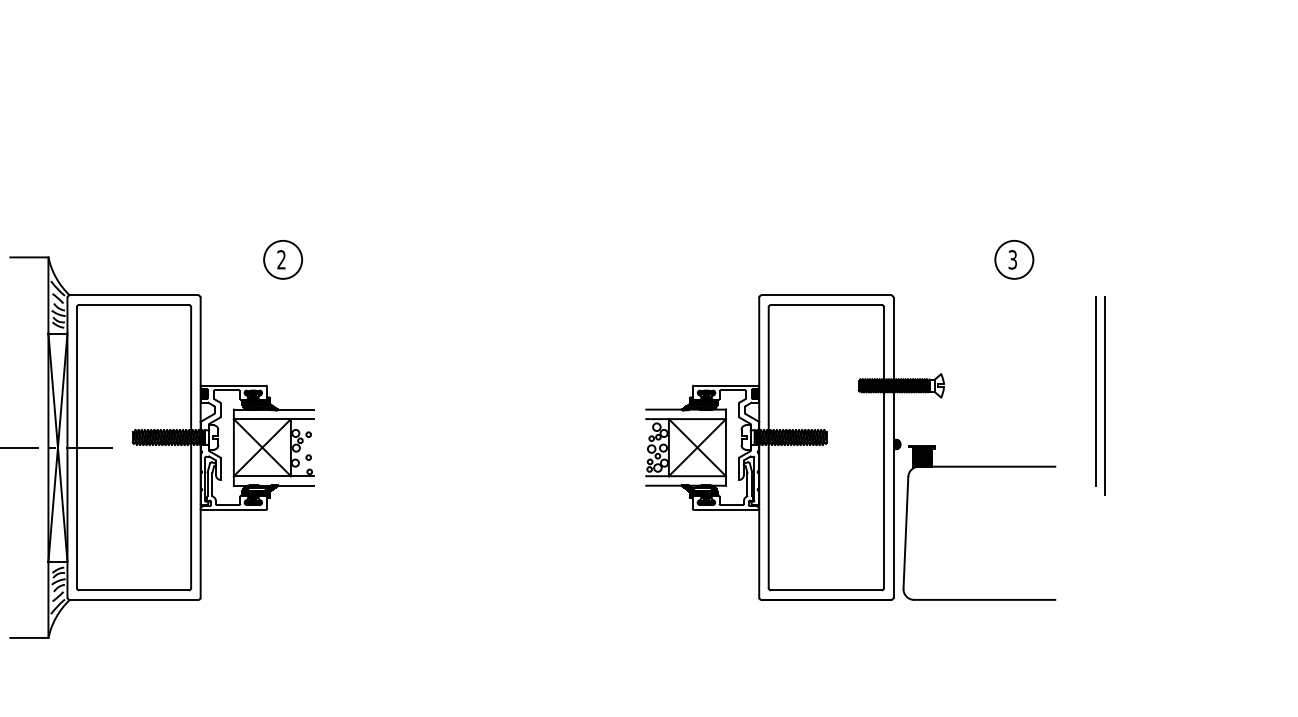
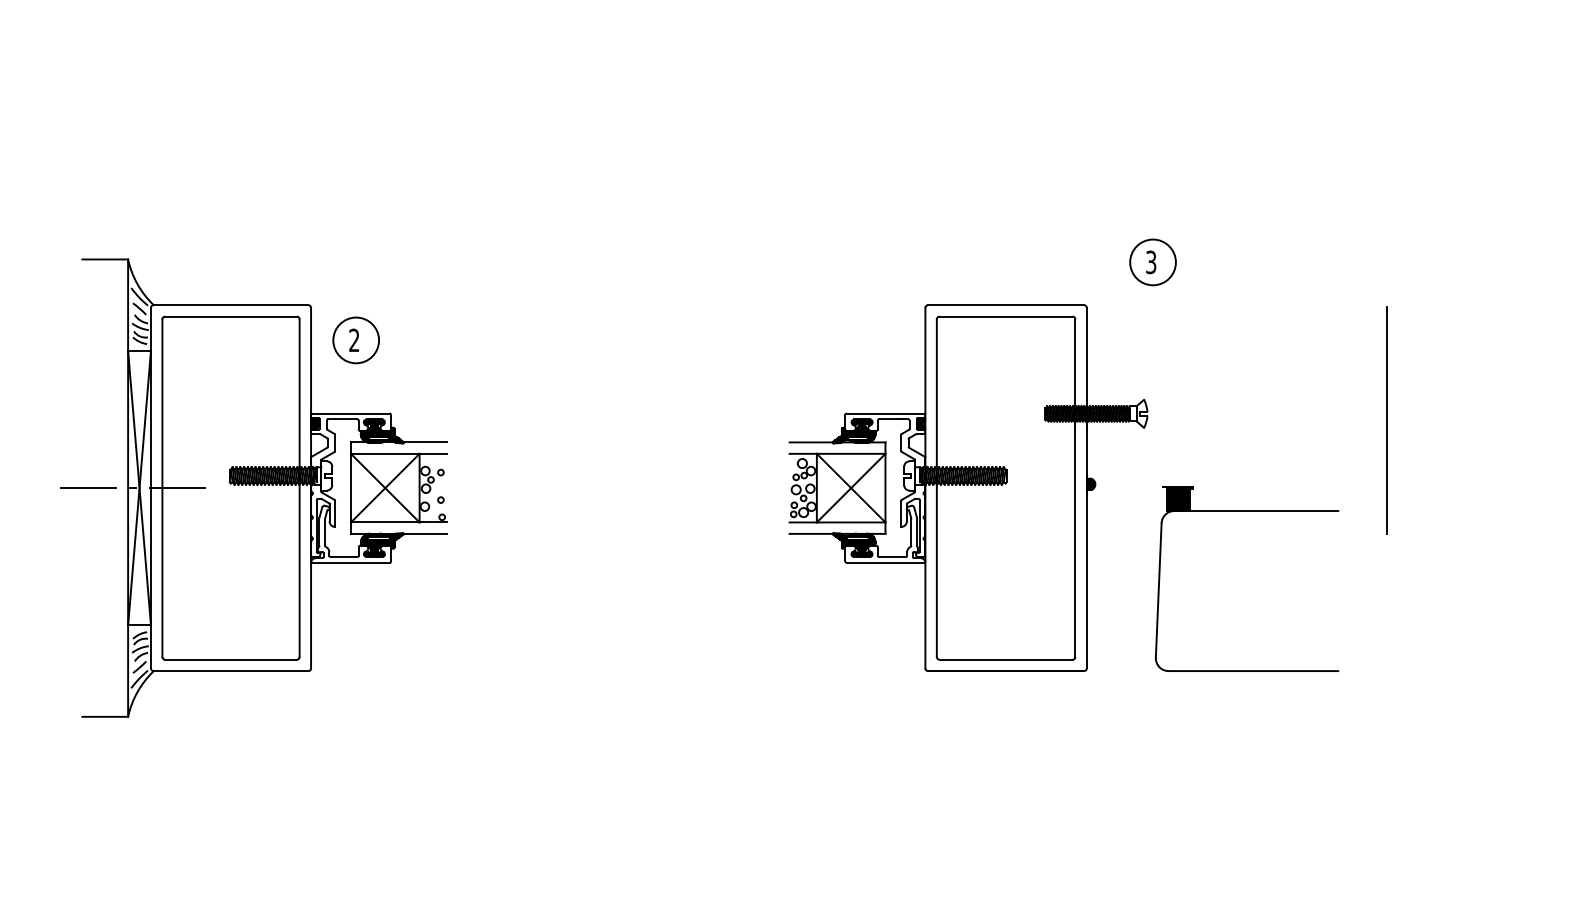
part: (282, 259) -> (355, 340), moved
part: (1013, 259) -> (1152, 262), moved
line: (1105, 395) -> (1398, 425), removed
part: (795, 447) -> (968, 487), moved

